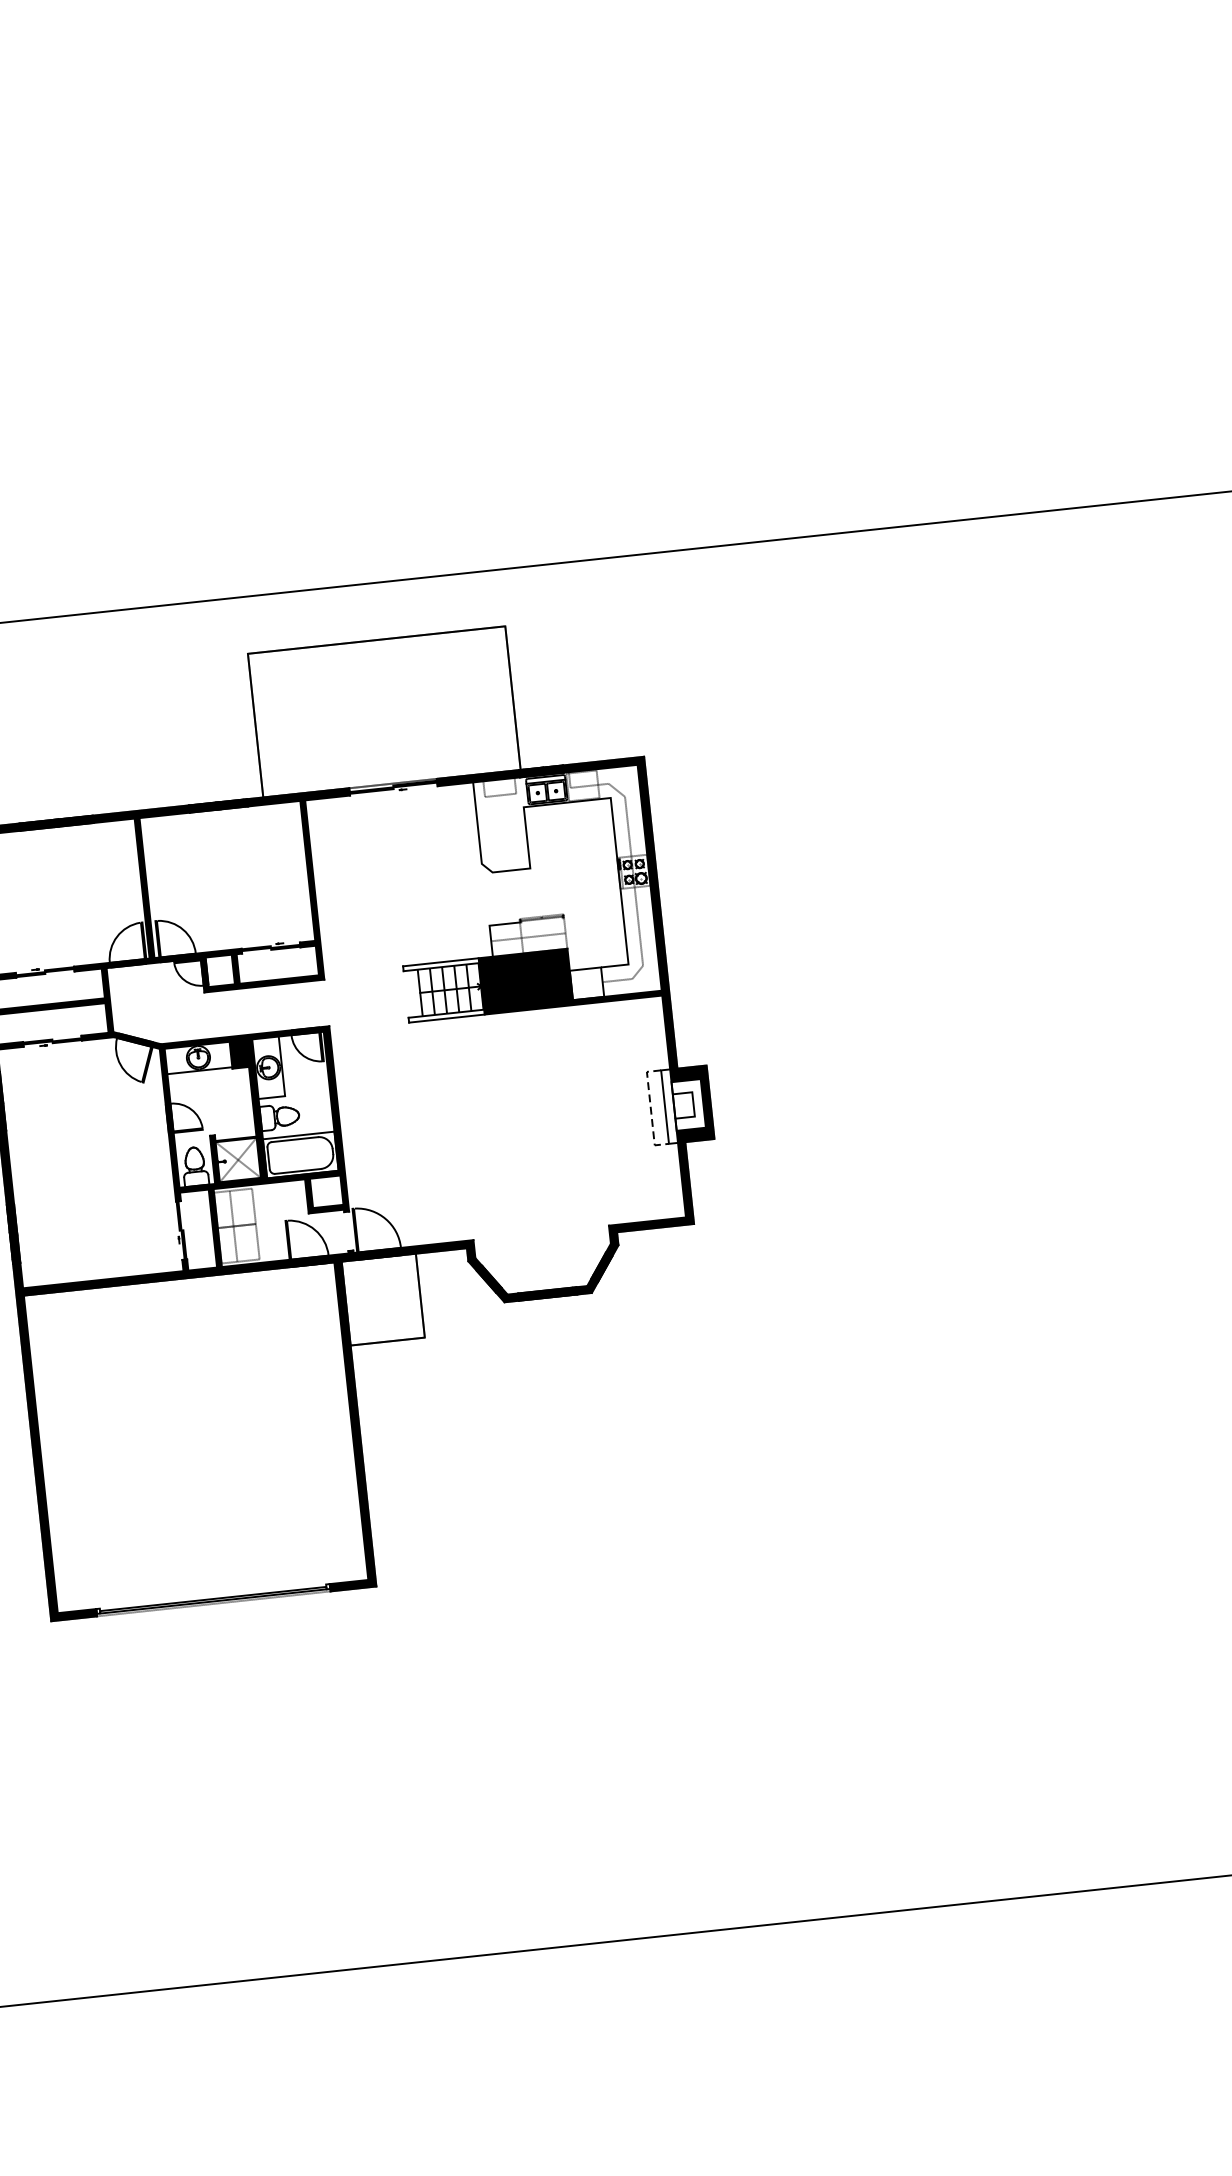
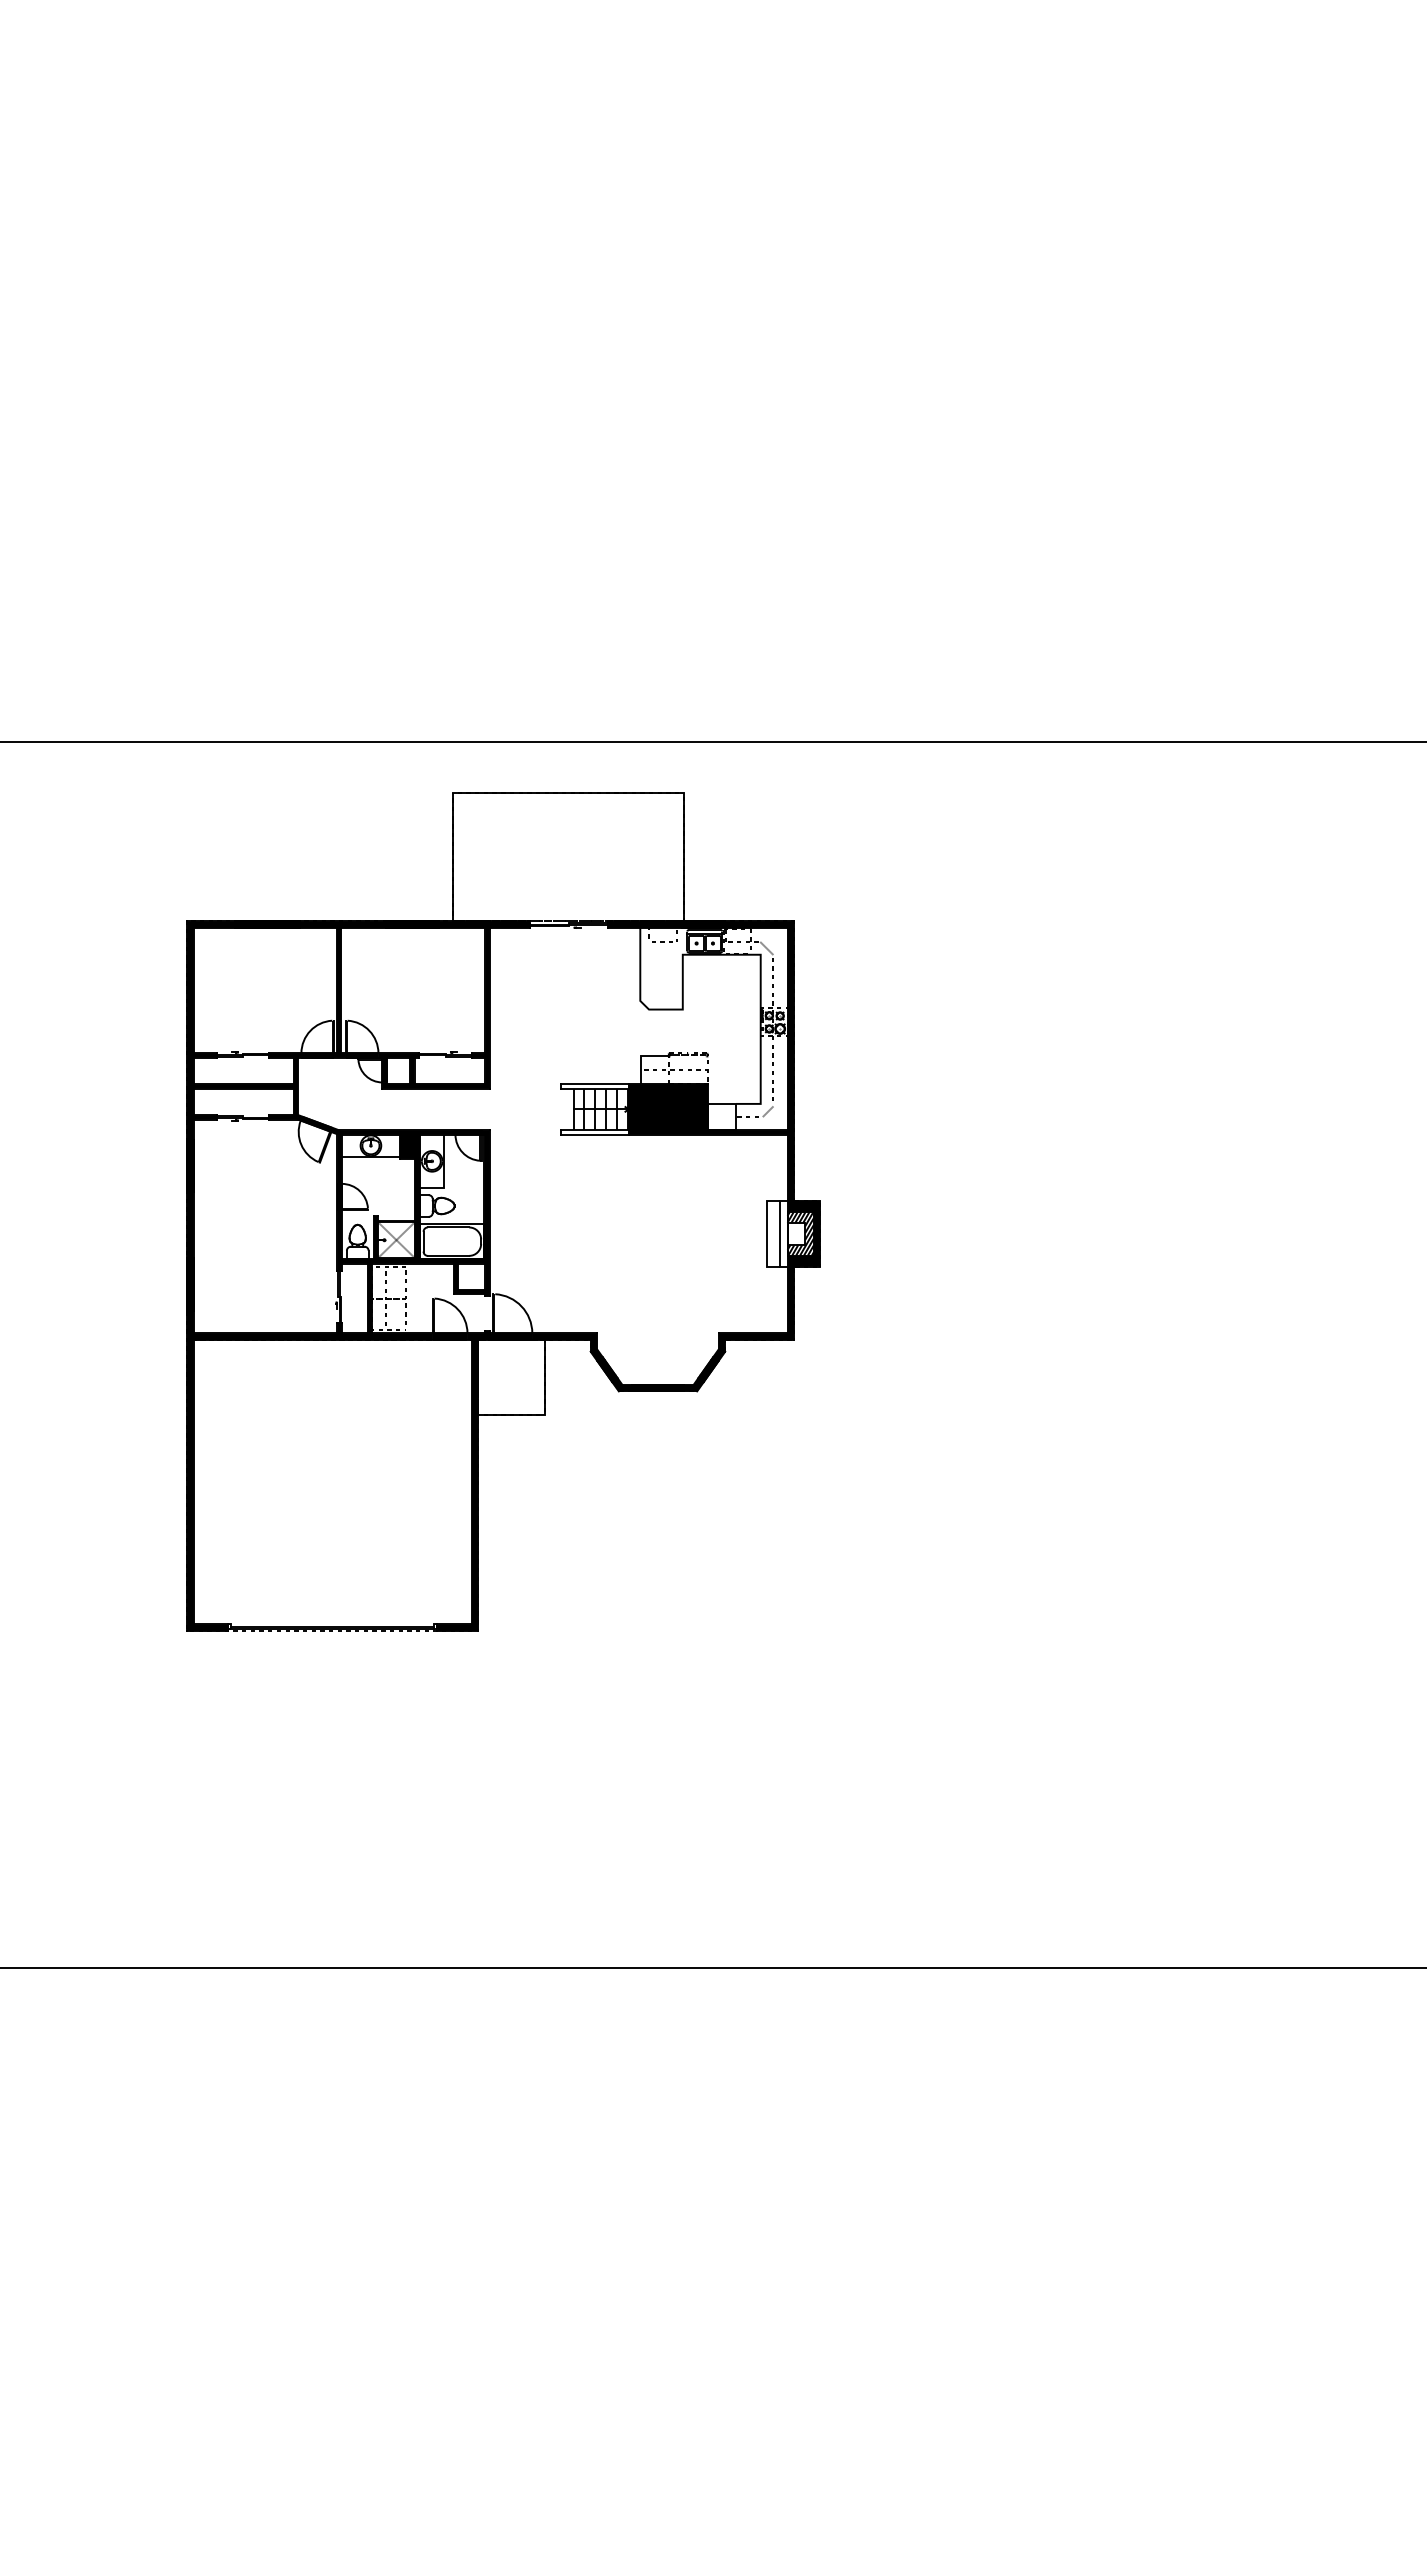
hatch: (688, 1104) -> (800, 1233), added
line: (650, 1108) -> (766, 1233), dashed -> solid

